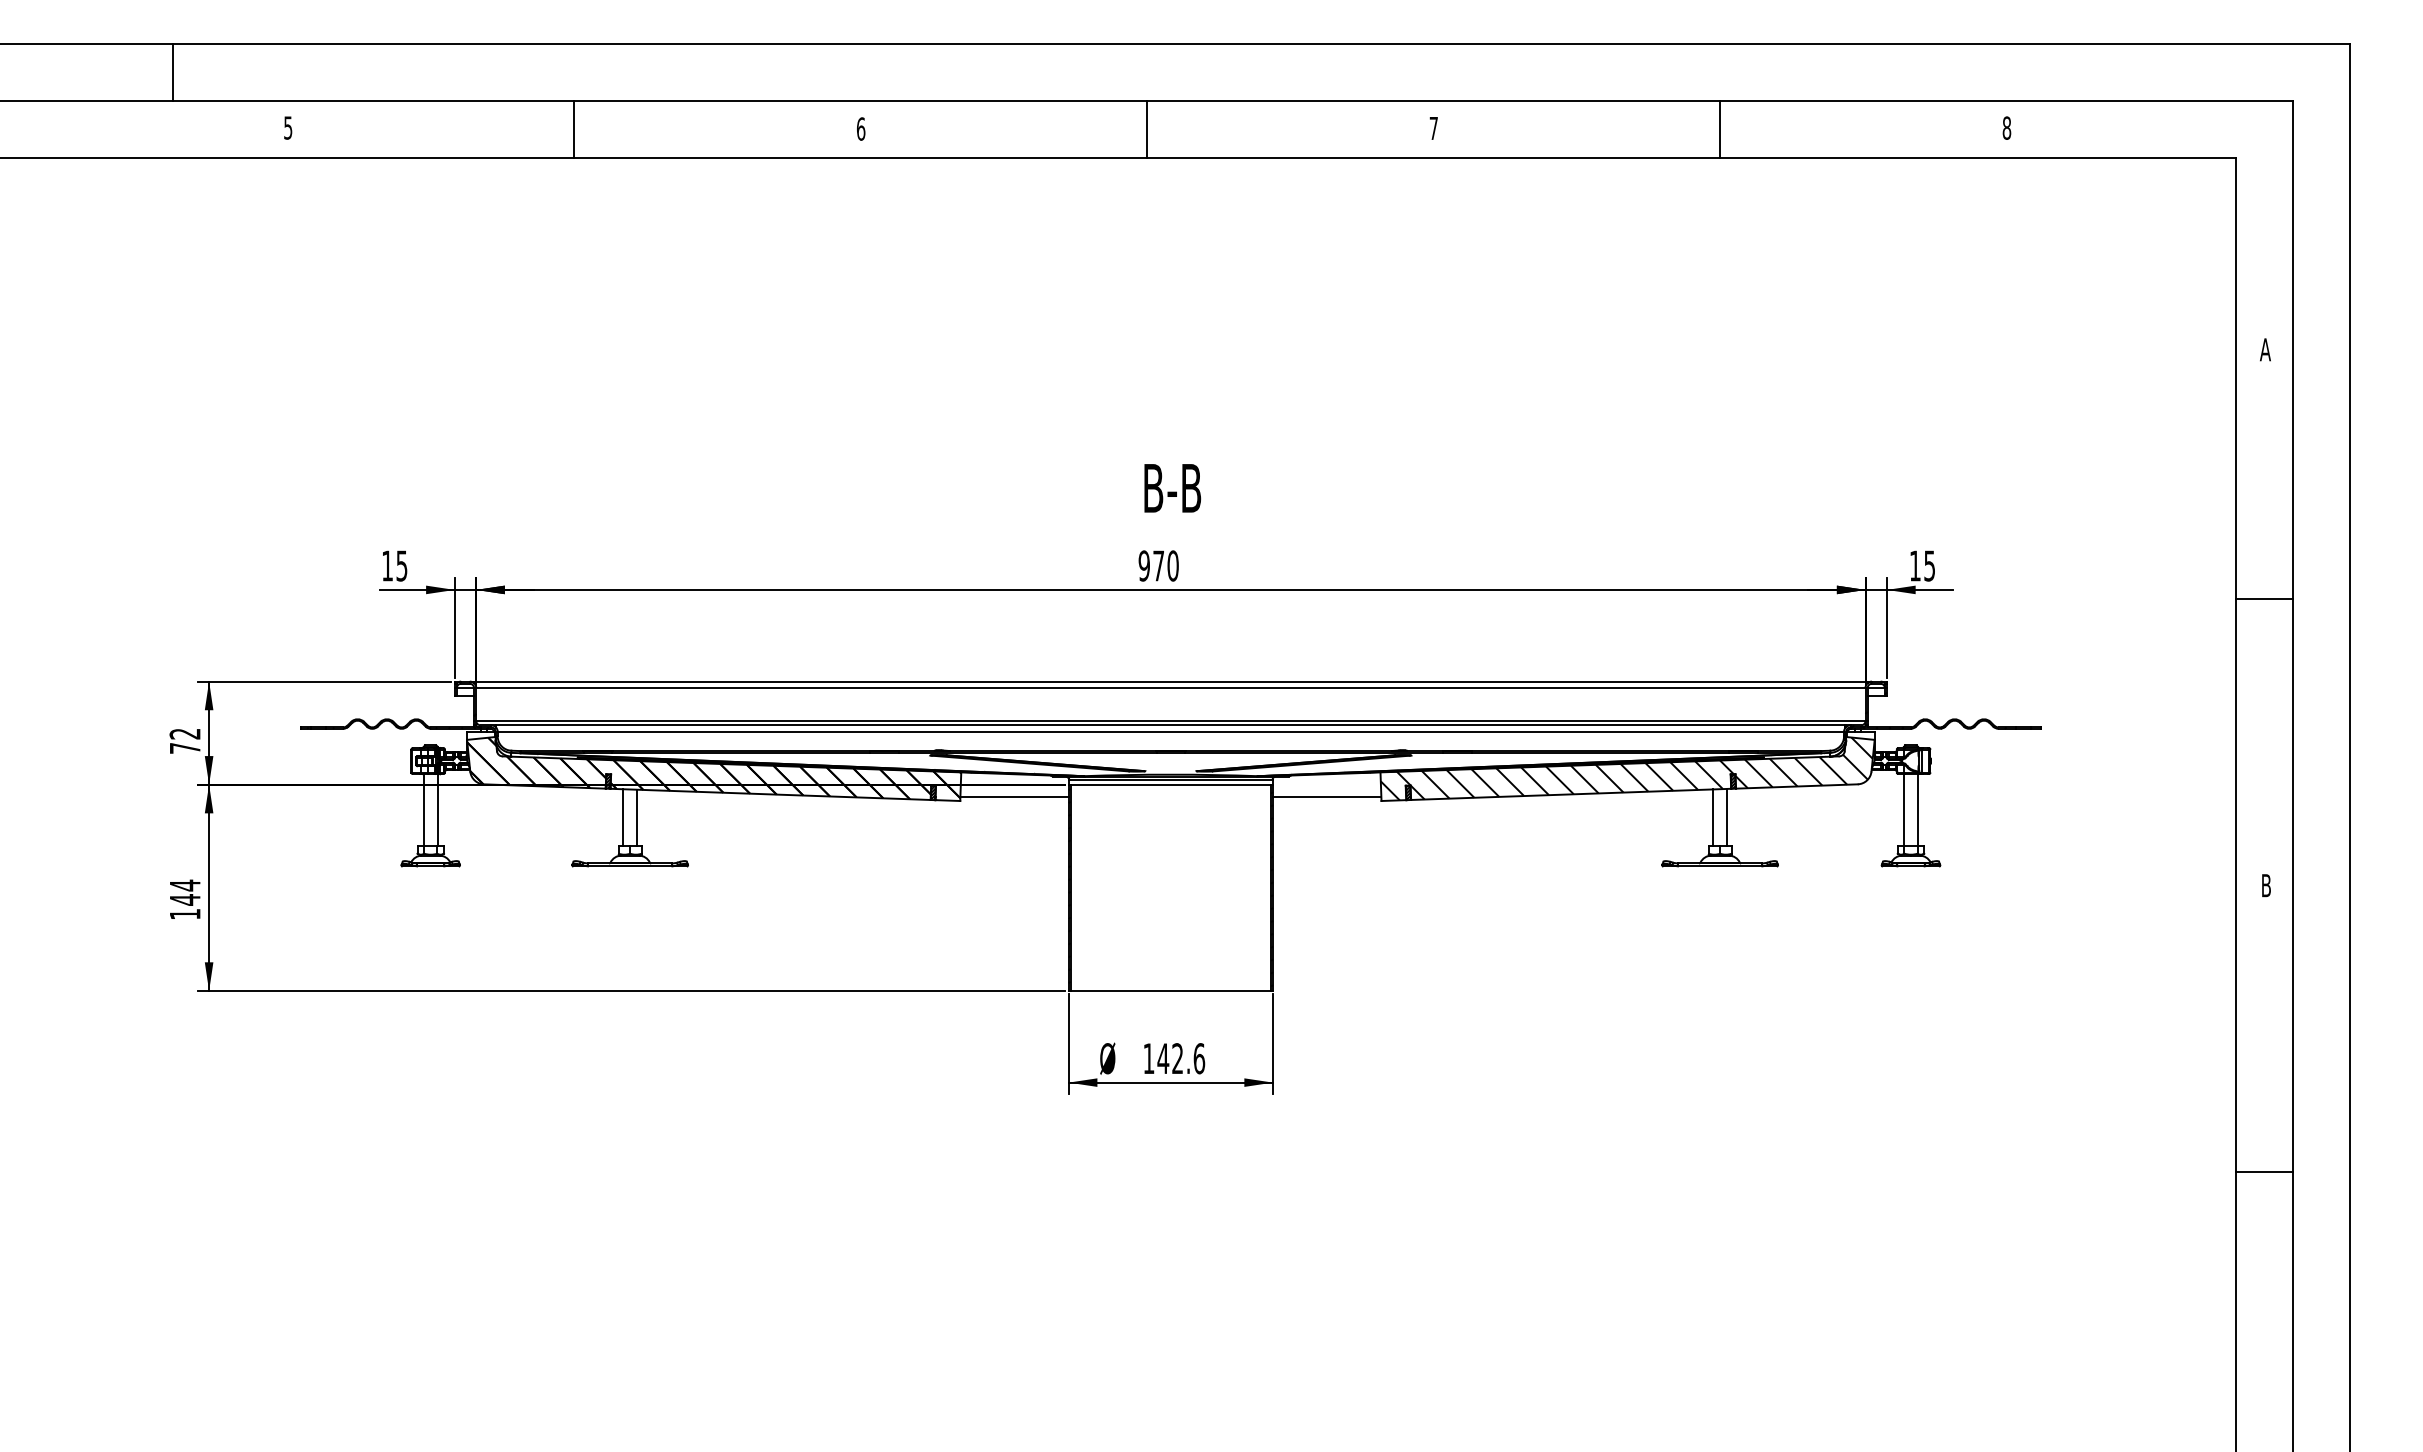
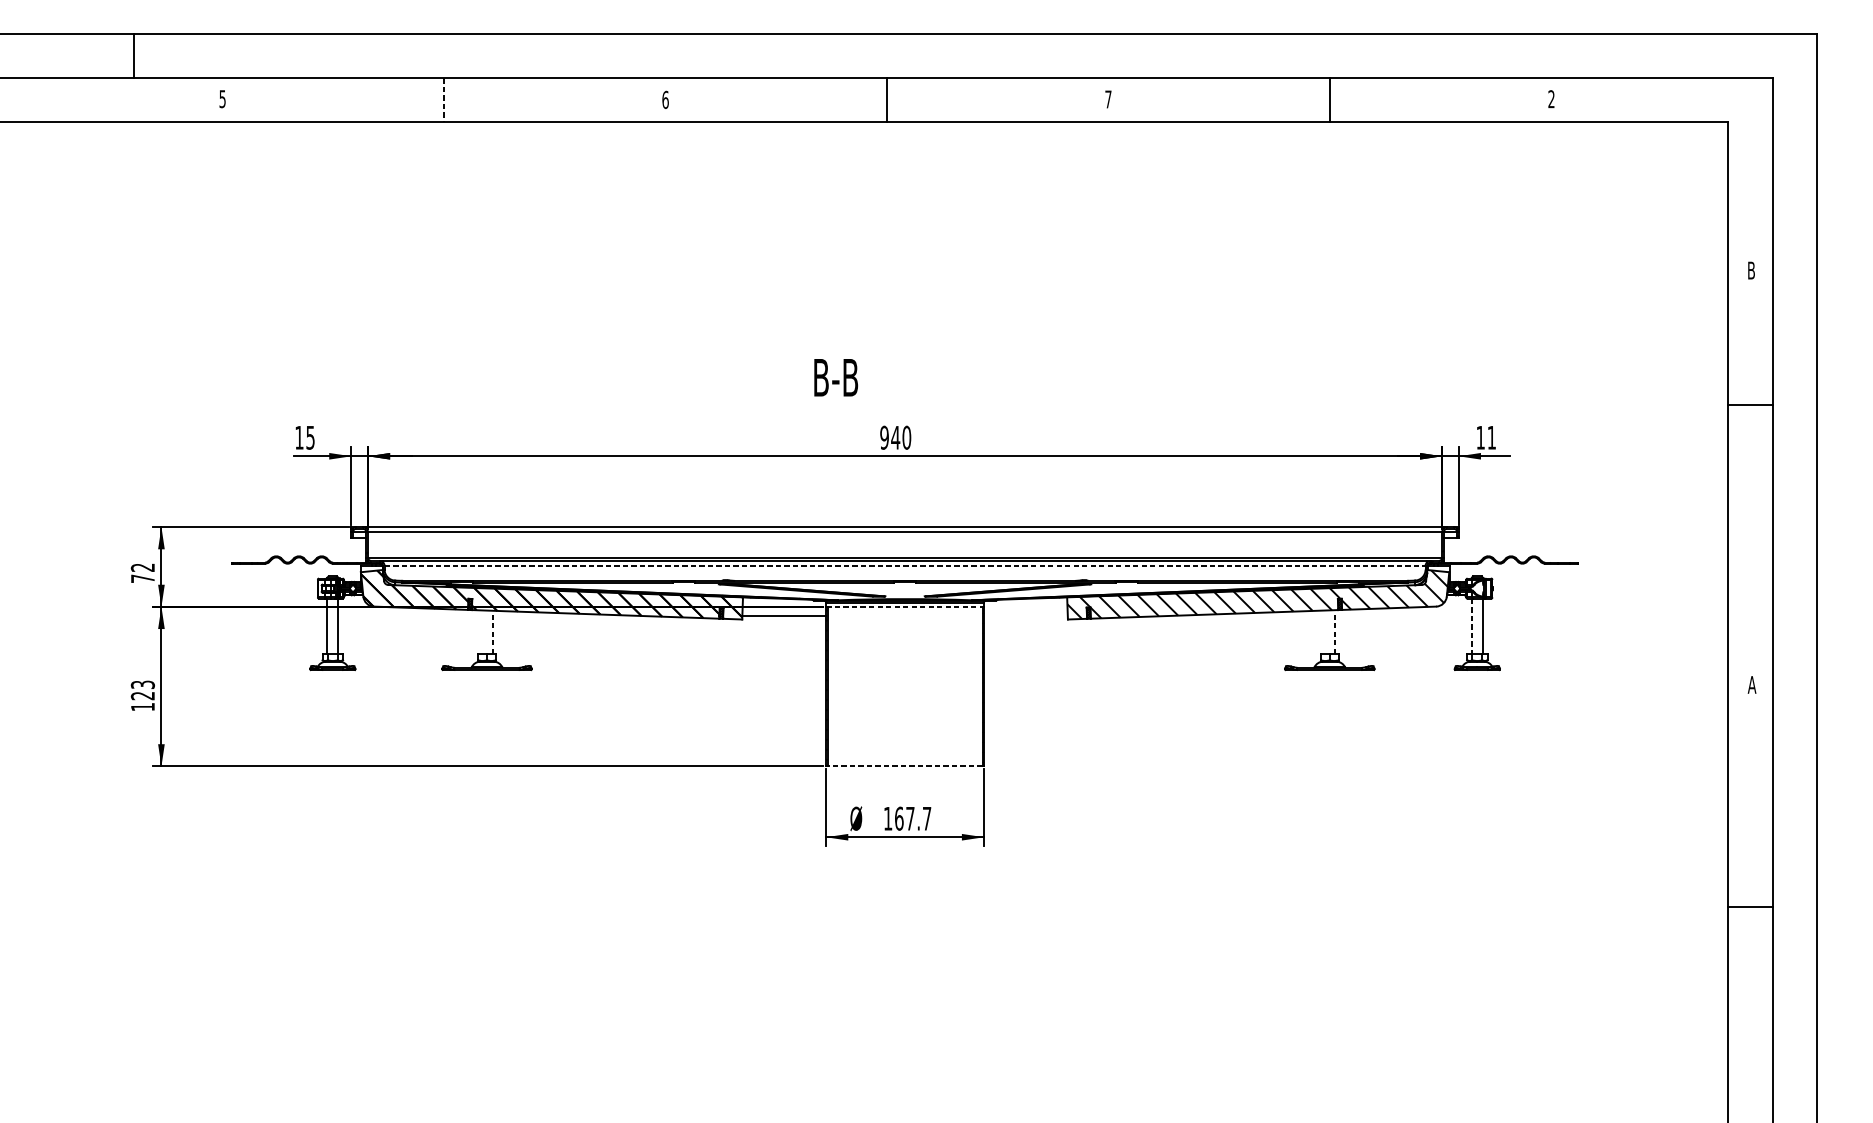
text: (2006, 127) -> (1551, 98), 8 -> 2
line: (574, 129) -> (443, 100), solid -> dashed
text: (2265, 349) -> (1751, 270), A -> B
text: (1172, 488) -> (835, 377), moved
text: (1158, 565) -> (895, 437), 970 -> 940
text: (1929, 565) -> (1491, 437), 15 -> 11
line: (2264, 599) -> (1750, 404), moved
line: (1171, 731) -> (905, 565), solid -> dashed
line: (1170, 784) -> (904, 606), solid -> dashed
line: (1327, 796) -> (1026, 616), removed
line: (1903, 809) -> (1471, 626), solid -> dashed
line: (1727, 816) -> (1335, 631), solid -> dashed
line: (623, 817) -> (481, 632), removed
line: (637, 817) -> (492, 632), solid -> dashed
line: (1713, 817) -> (1324, 632), removed
text: (2265, 885) -> (1751, 684), B -> A
text: (184, 892) -> (142, 690), 144 -> 123
line: (1170, 990) -> (904, 766), solid -> dashed
text: (1181, 1058) -> (913, 818), 142.6 -> 167.7

